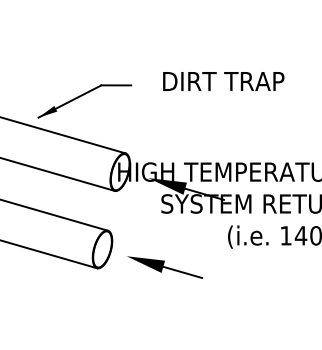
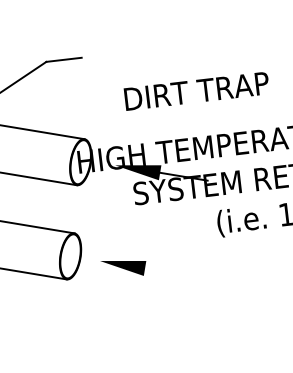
text: (223, 81) -> (196, 91), moved
line: (182, 272) -> (168, 272), removed

